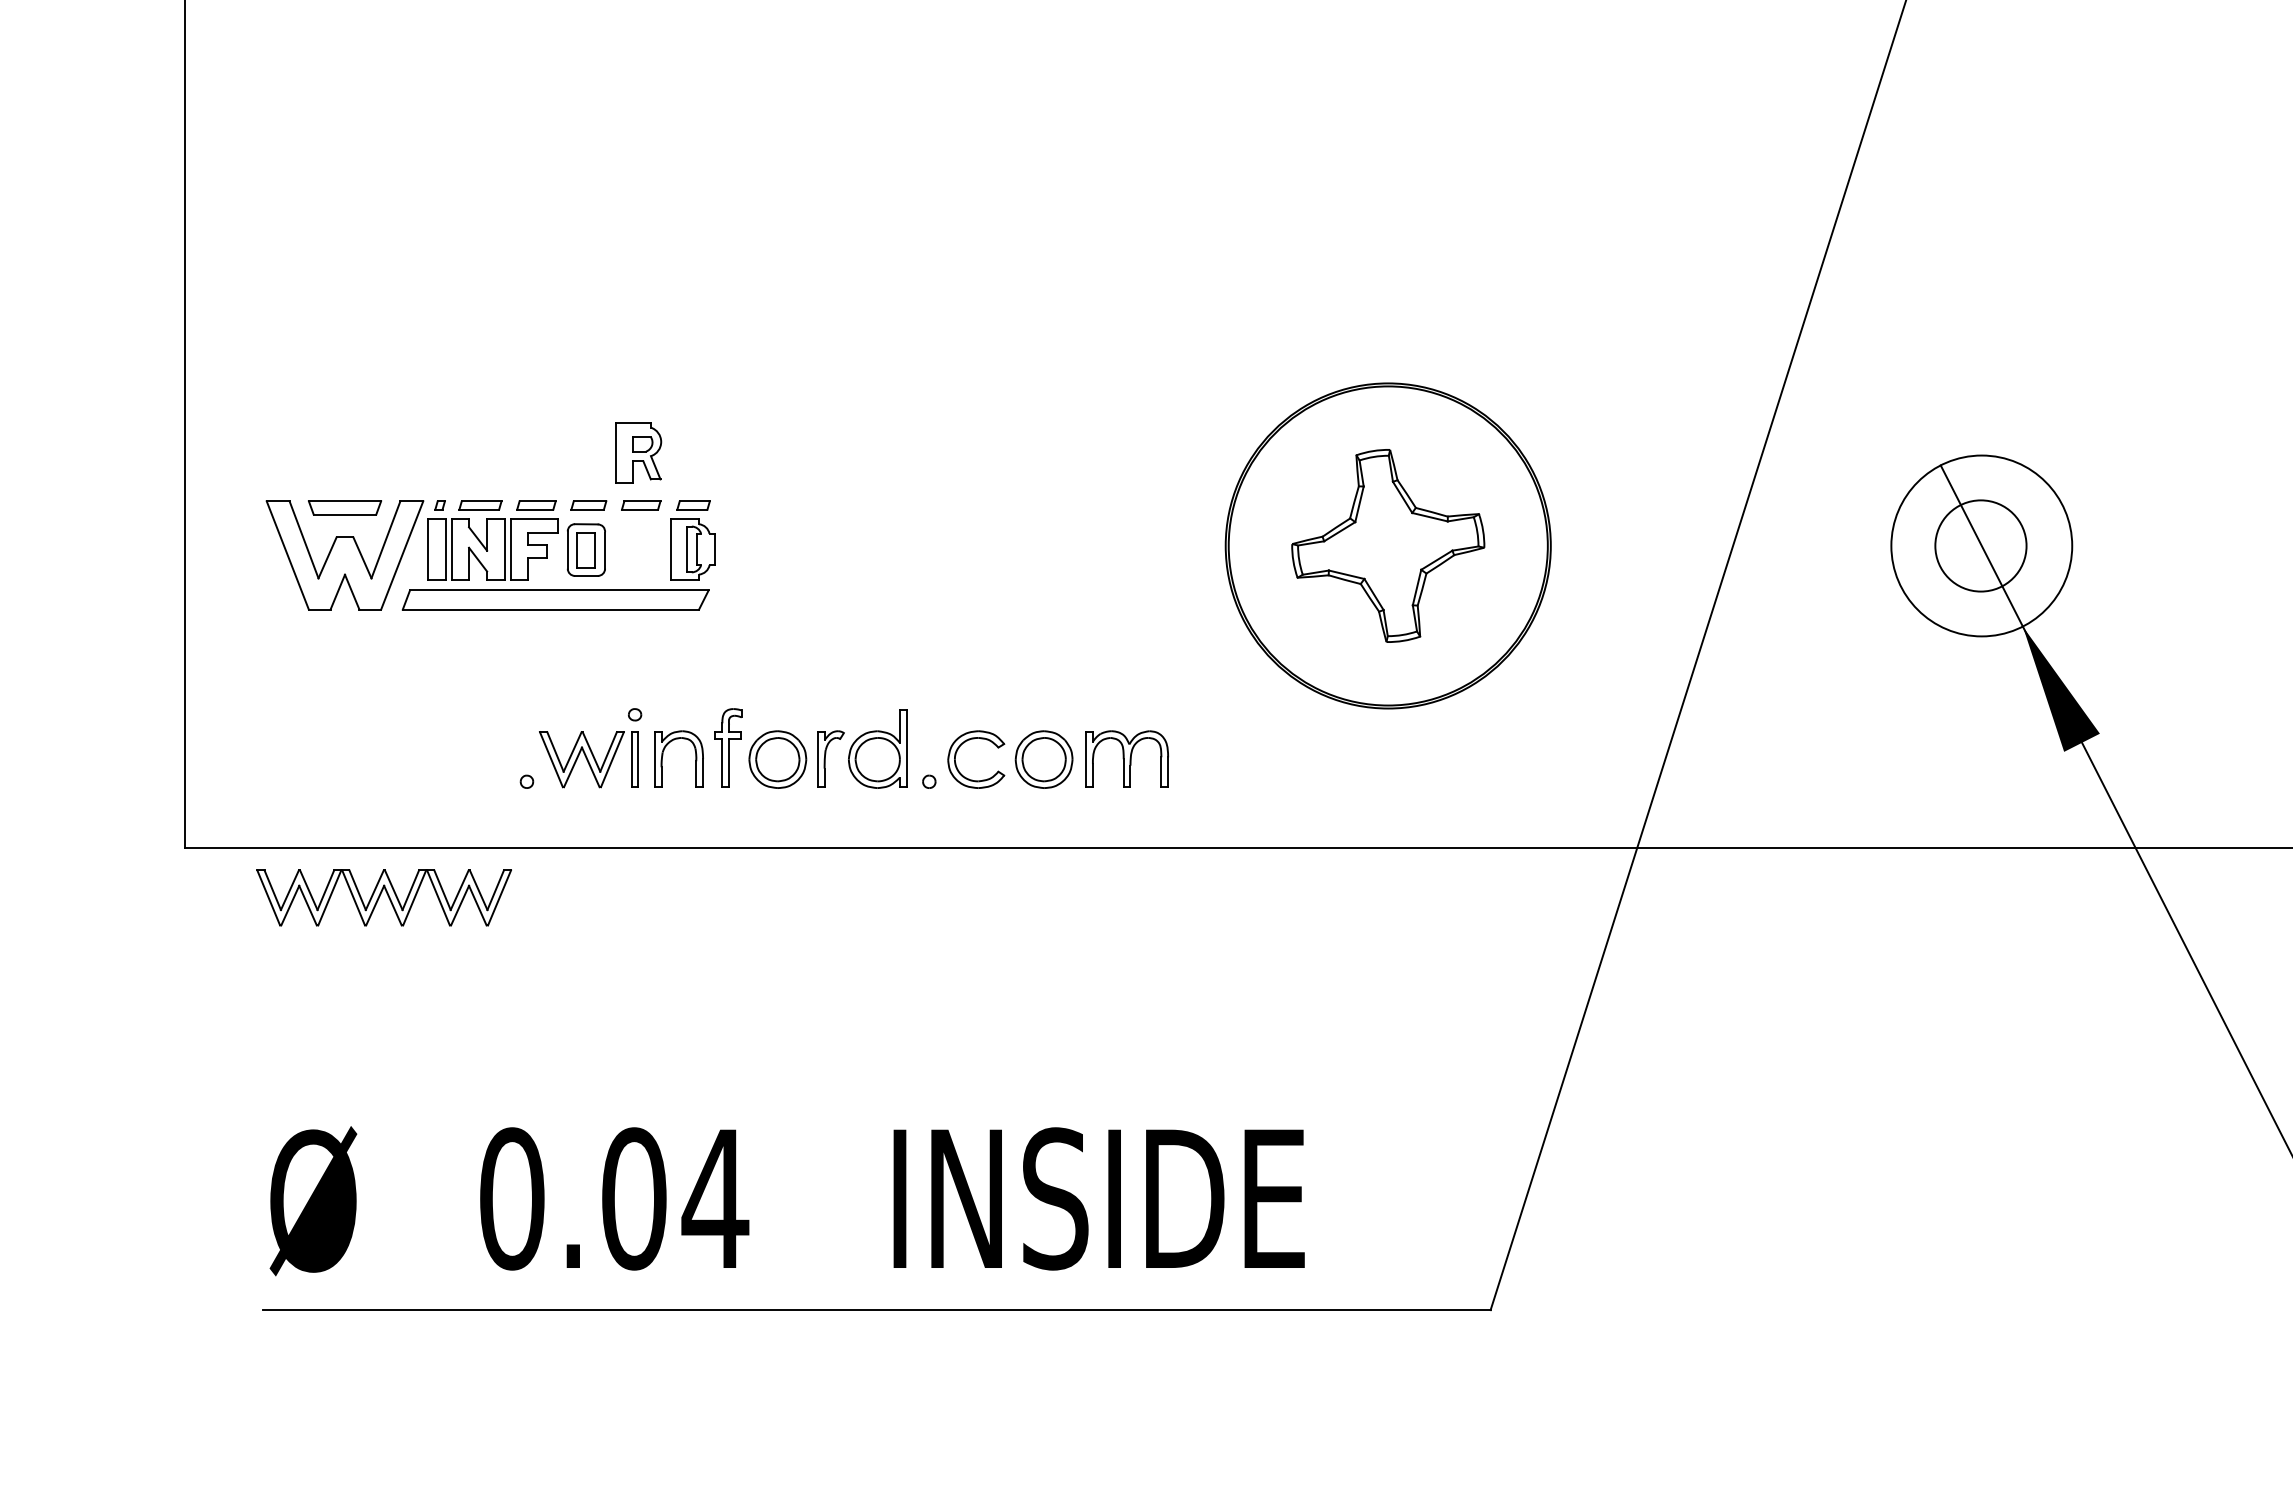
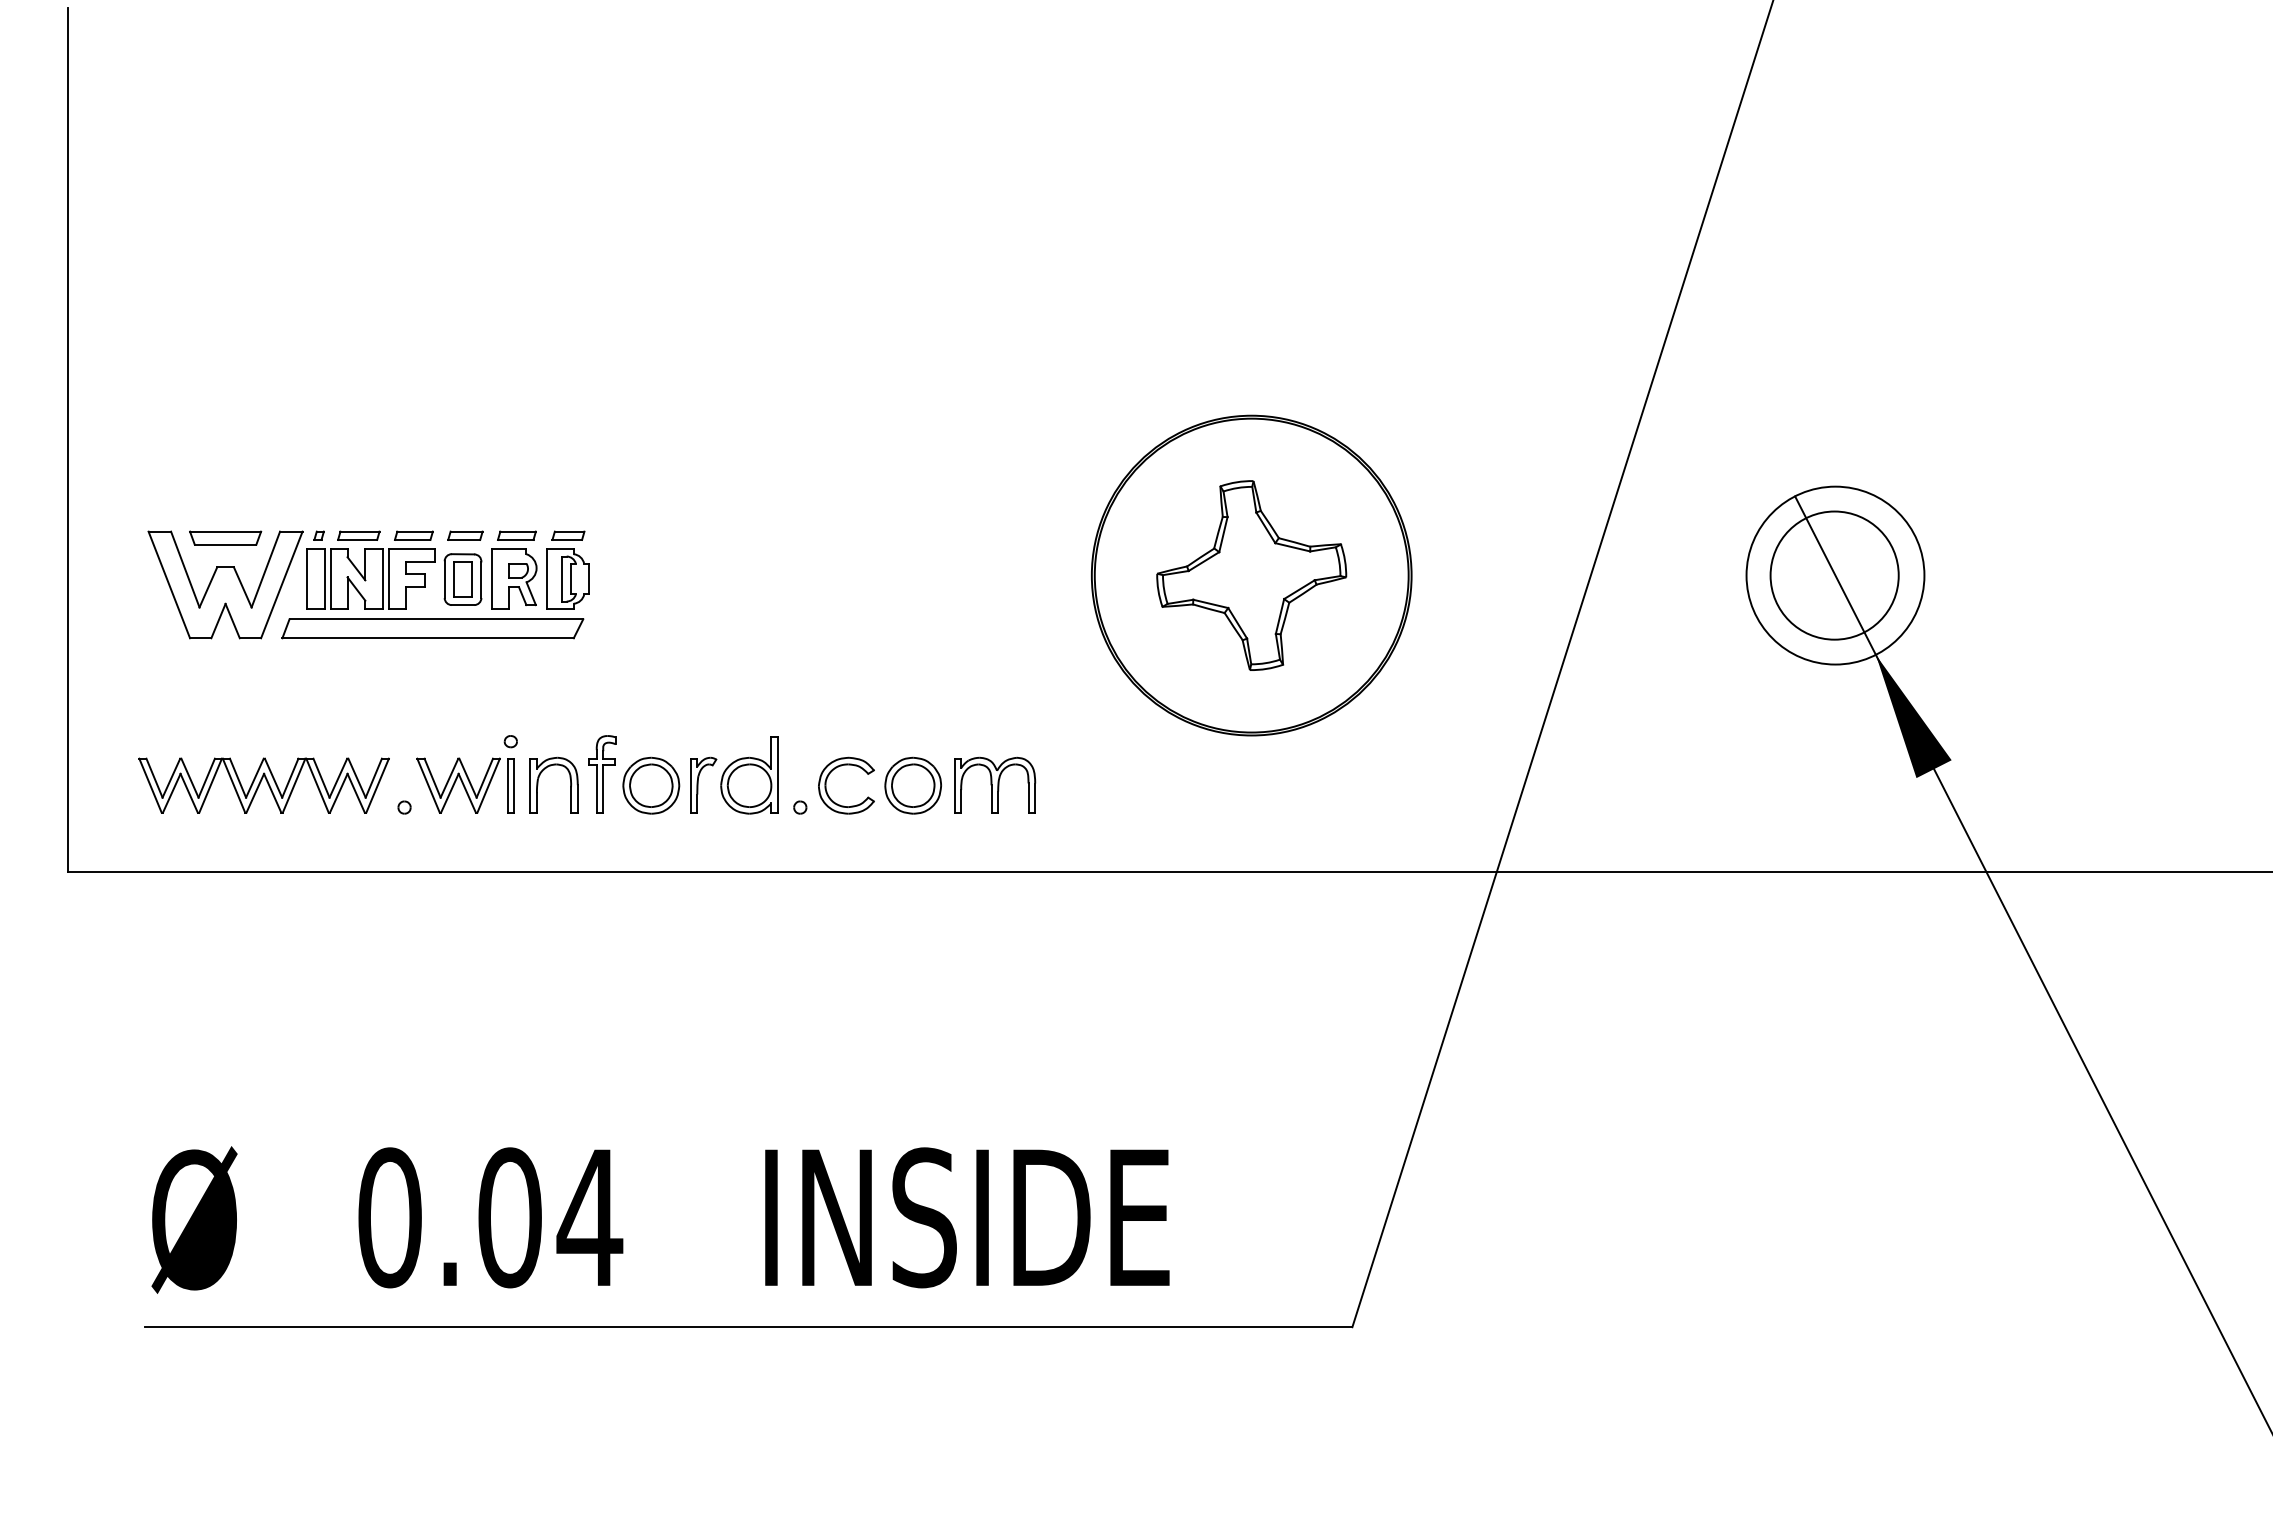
part: (638, 452) -> (514, 578), moved
circle: (1980, 545) -> (1834, 575), size x1.43
part: (383, 897) -> (263, 785), moved

